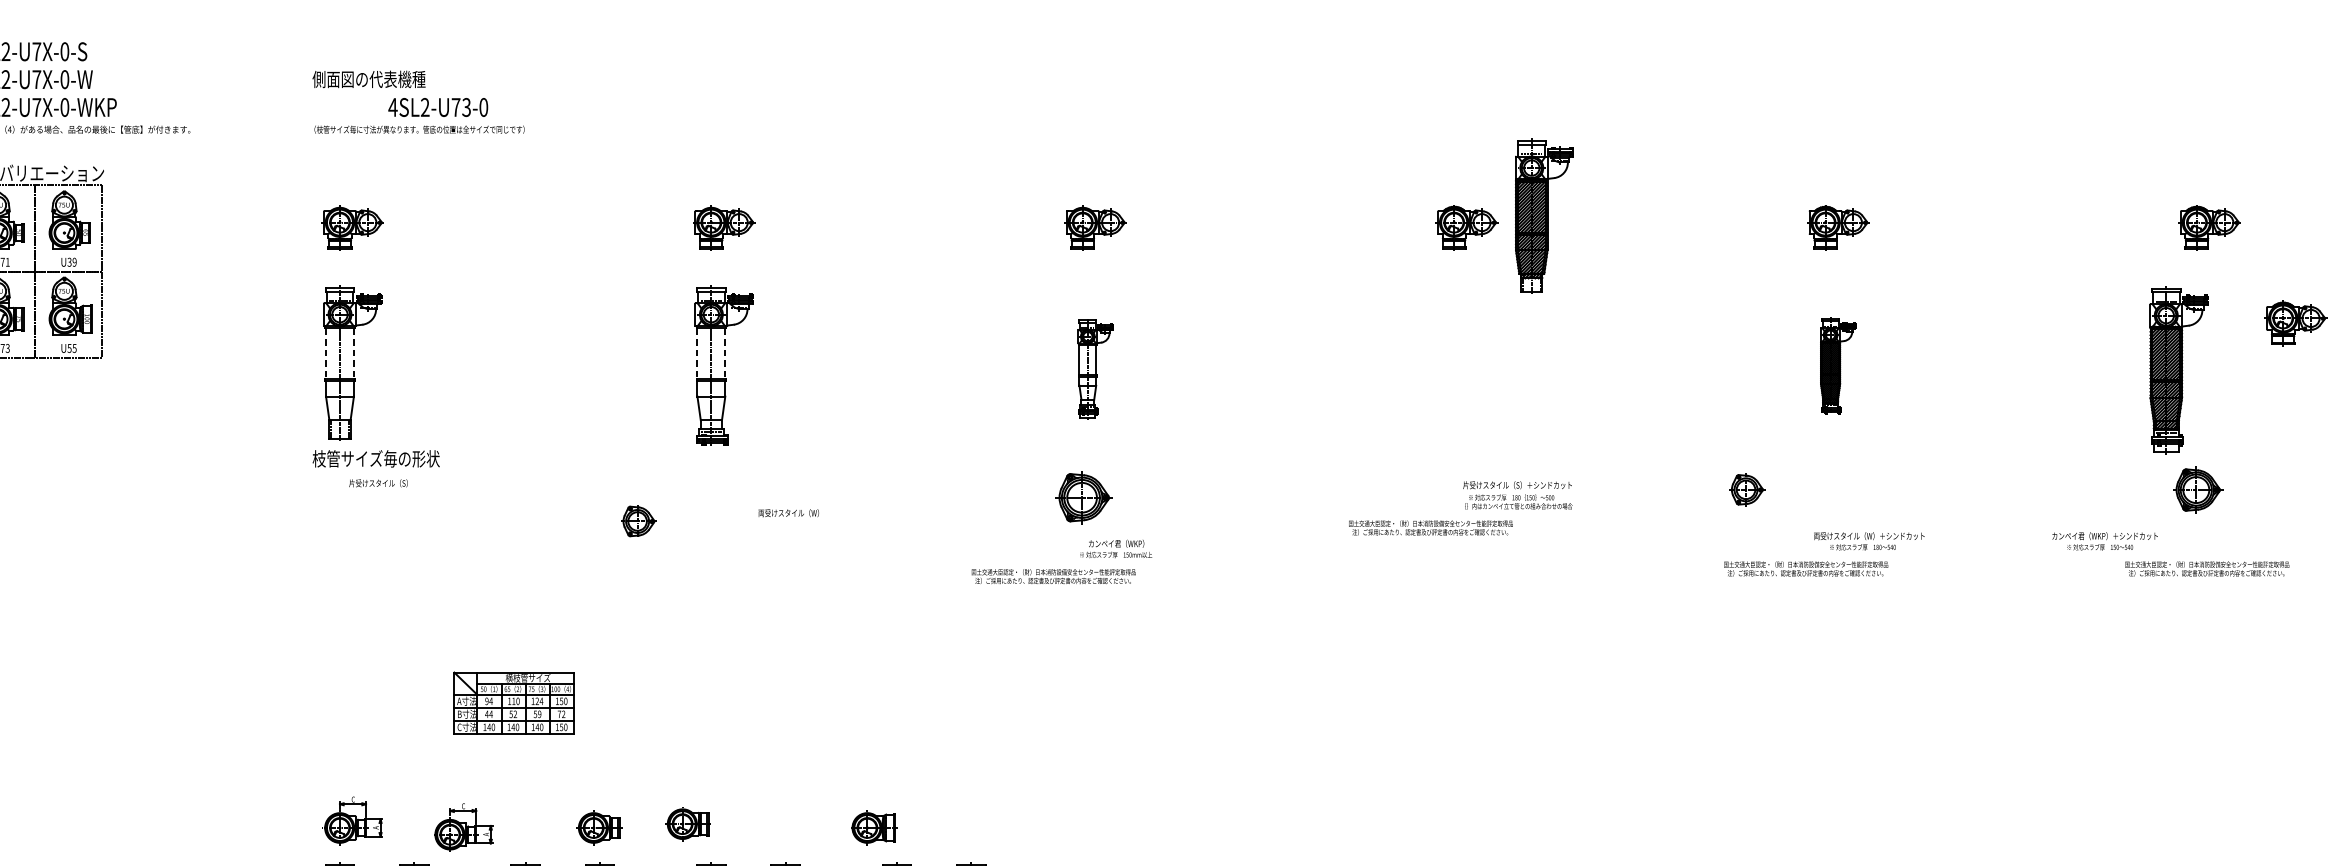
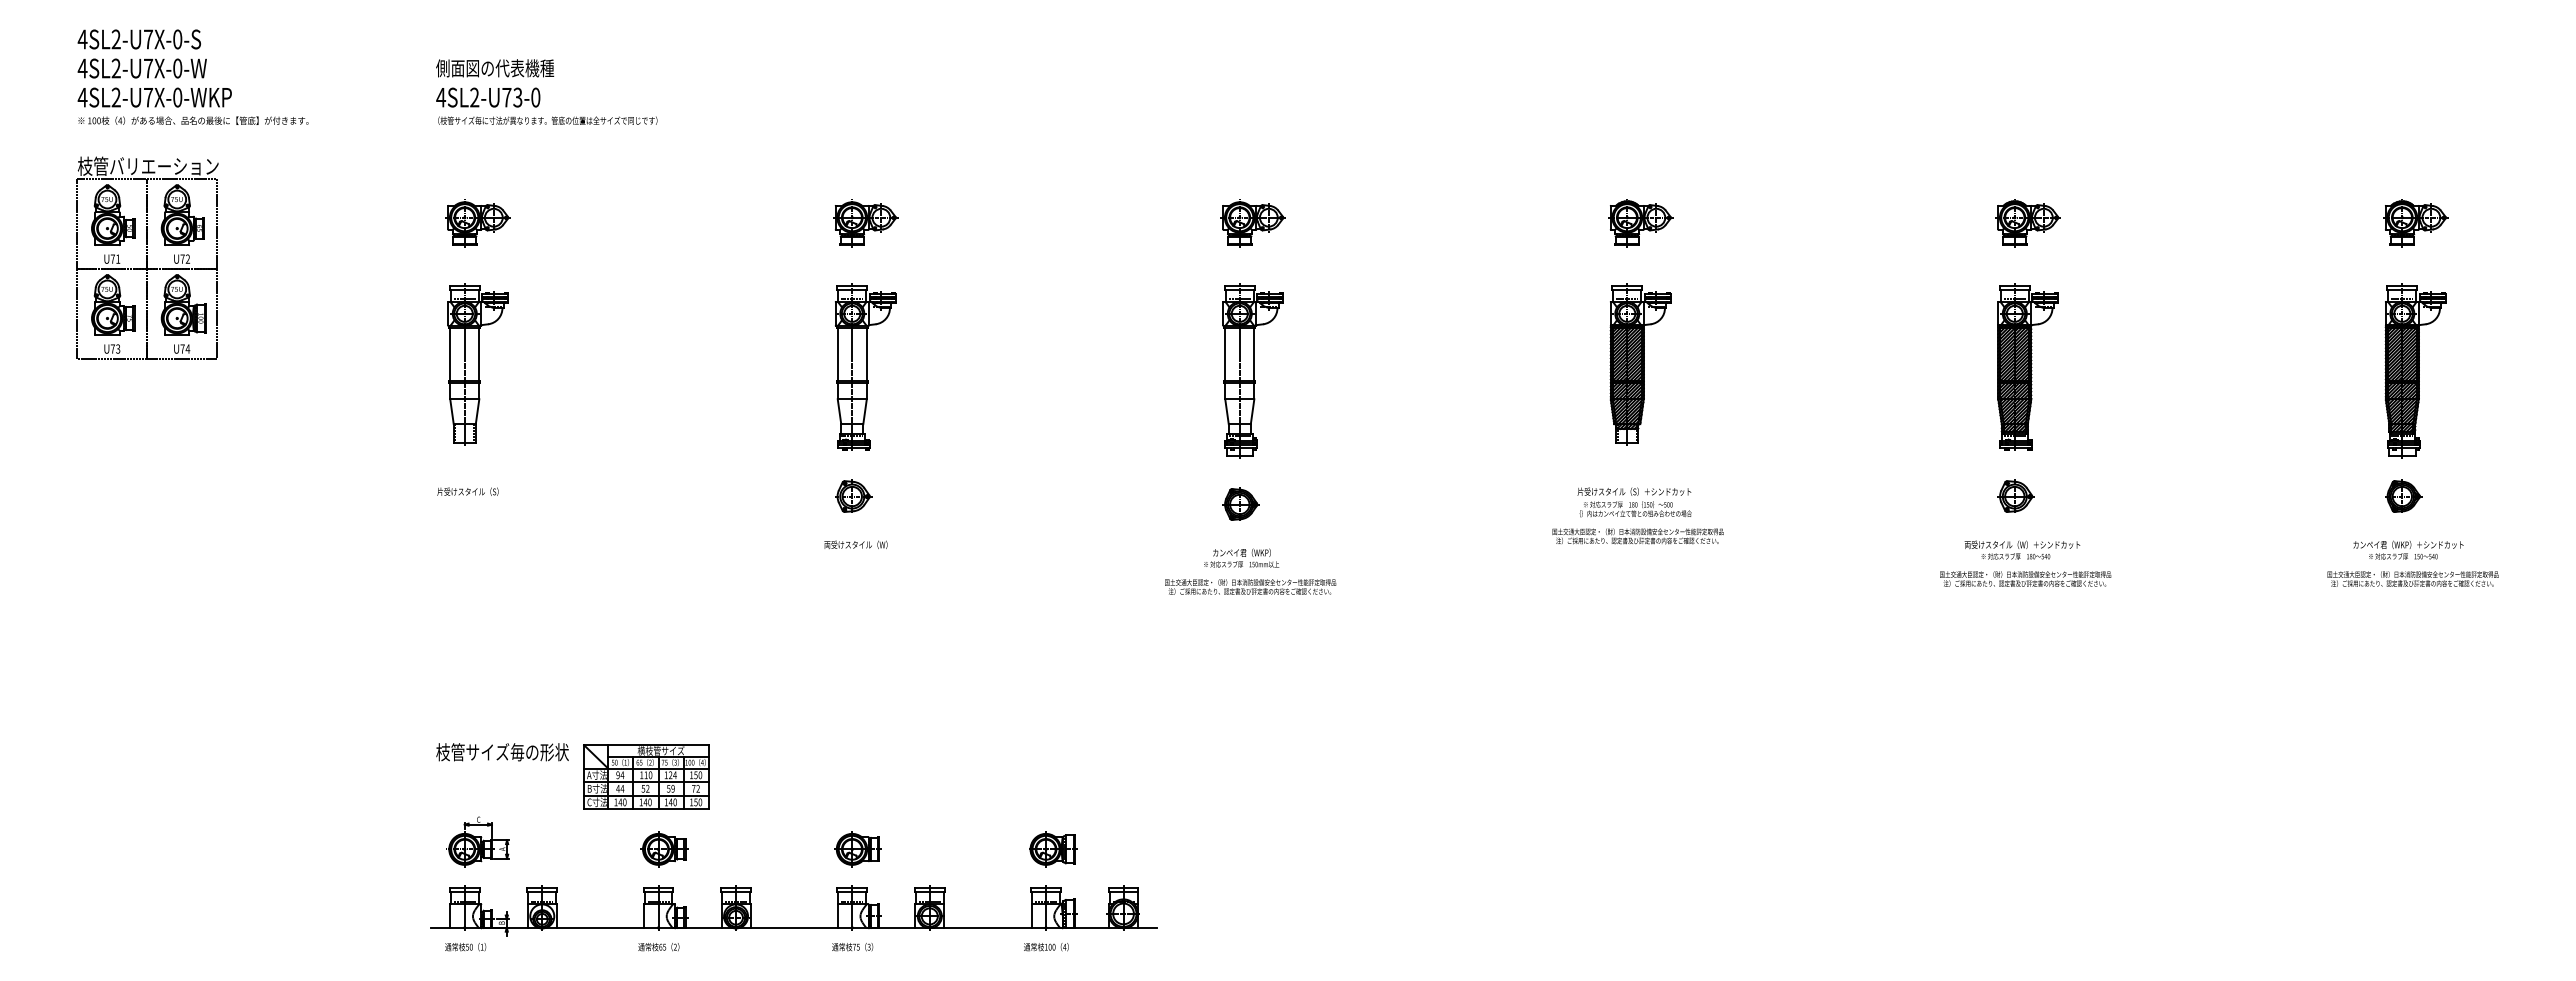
text: (438, 107) -> (488, 97), moved
part: (1544, 216) -> (1640, 364), moved
text: (72, 261) -> (185, 258), U39 -> U72
part: (2295, 323) -> (2505, 323), removed
text: (72, 347) -> (185, 348), U55 -> U74
line: (326, 354) -> (450, 355), dashed -> solid
line: (354, 354) -> (479, 355), dashed -> solid
line: (697, 354) -> (837, 355), dashed -> solid
line: (725, 354) -> (866, 355), dashed -> solid
part: (1837, 365) -> (2027, 366), size x1.67
part: (1094, 369) -> (1252, 370), size x1.67
part: (2178, 369) -> (2415, 370), moved
text: (376, 459) -> (502, 752), moved
text: (378, 483) -> (467, 491), moved
part: (1746, 488) -> (2015, 495), moved
part: (2198, 488) -> (2403, 495), size x0.71
text: (1517, 495) -> (1634, 502), moved
part: (1083, 496) -> (1240, 503), size x0.62
text: (788, 512) -> (855, 544), moved
part: (638, 520) -> (853, 495), moved
text: (1430, 528) -> (1637, 536), moved
text: (1869, 540) -> (2022, 549), moved
text: (2105, 540) -> (2408, 549), moved
text: (1116, 548) -> (1241, 557), moved
text: (1806, 568) -> (2025, 578), moved
text: (1053, 576) -> (1250, 586), moved
part: (514, 702) -> (646, 776), moved
part: (687, 824) -> (857, 849), moved
part: (462, 827) -> (592, 848), removed
part: (599, 828) -> (664, 849), moved
part: (874, 828) -> (1053, 849), moved

